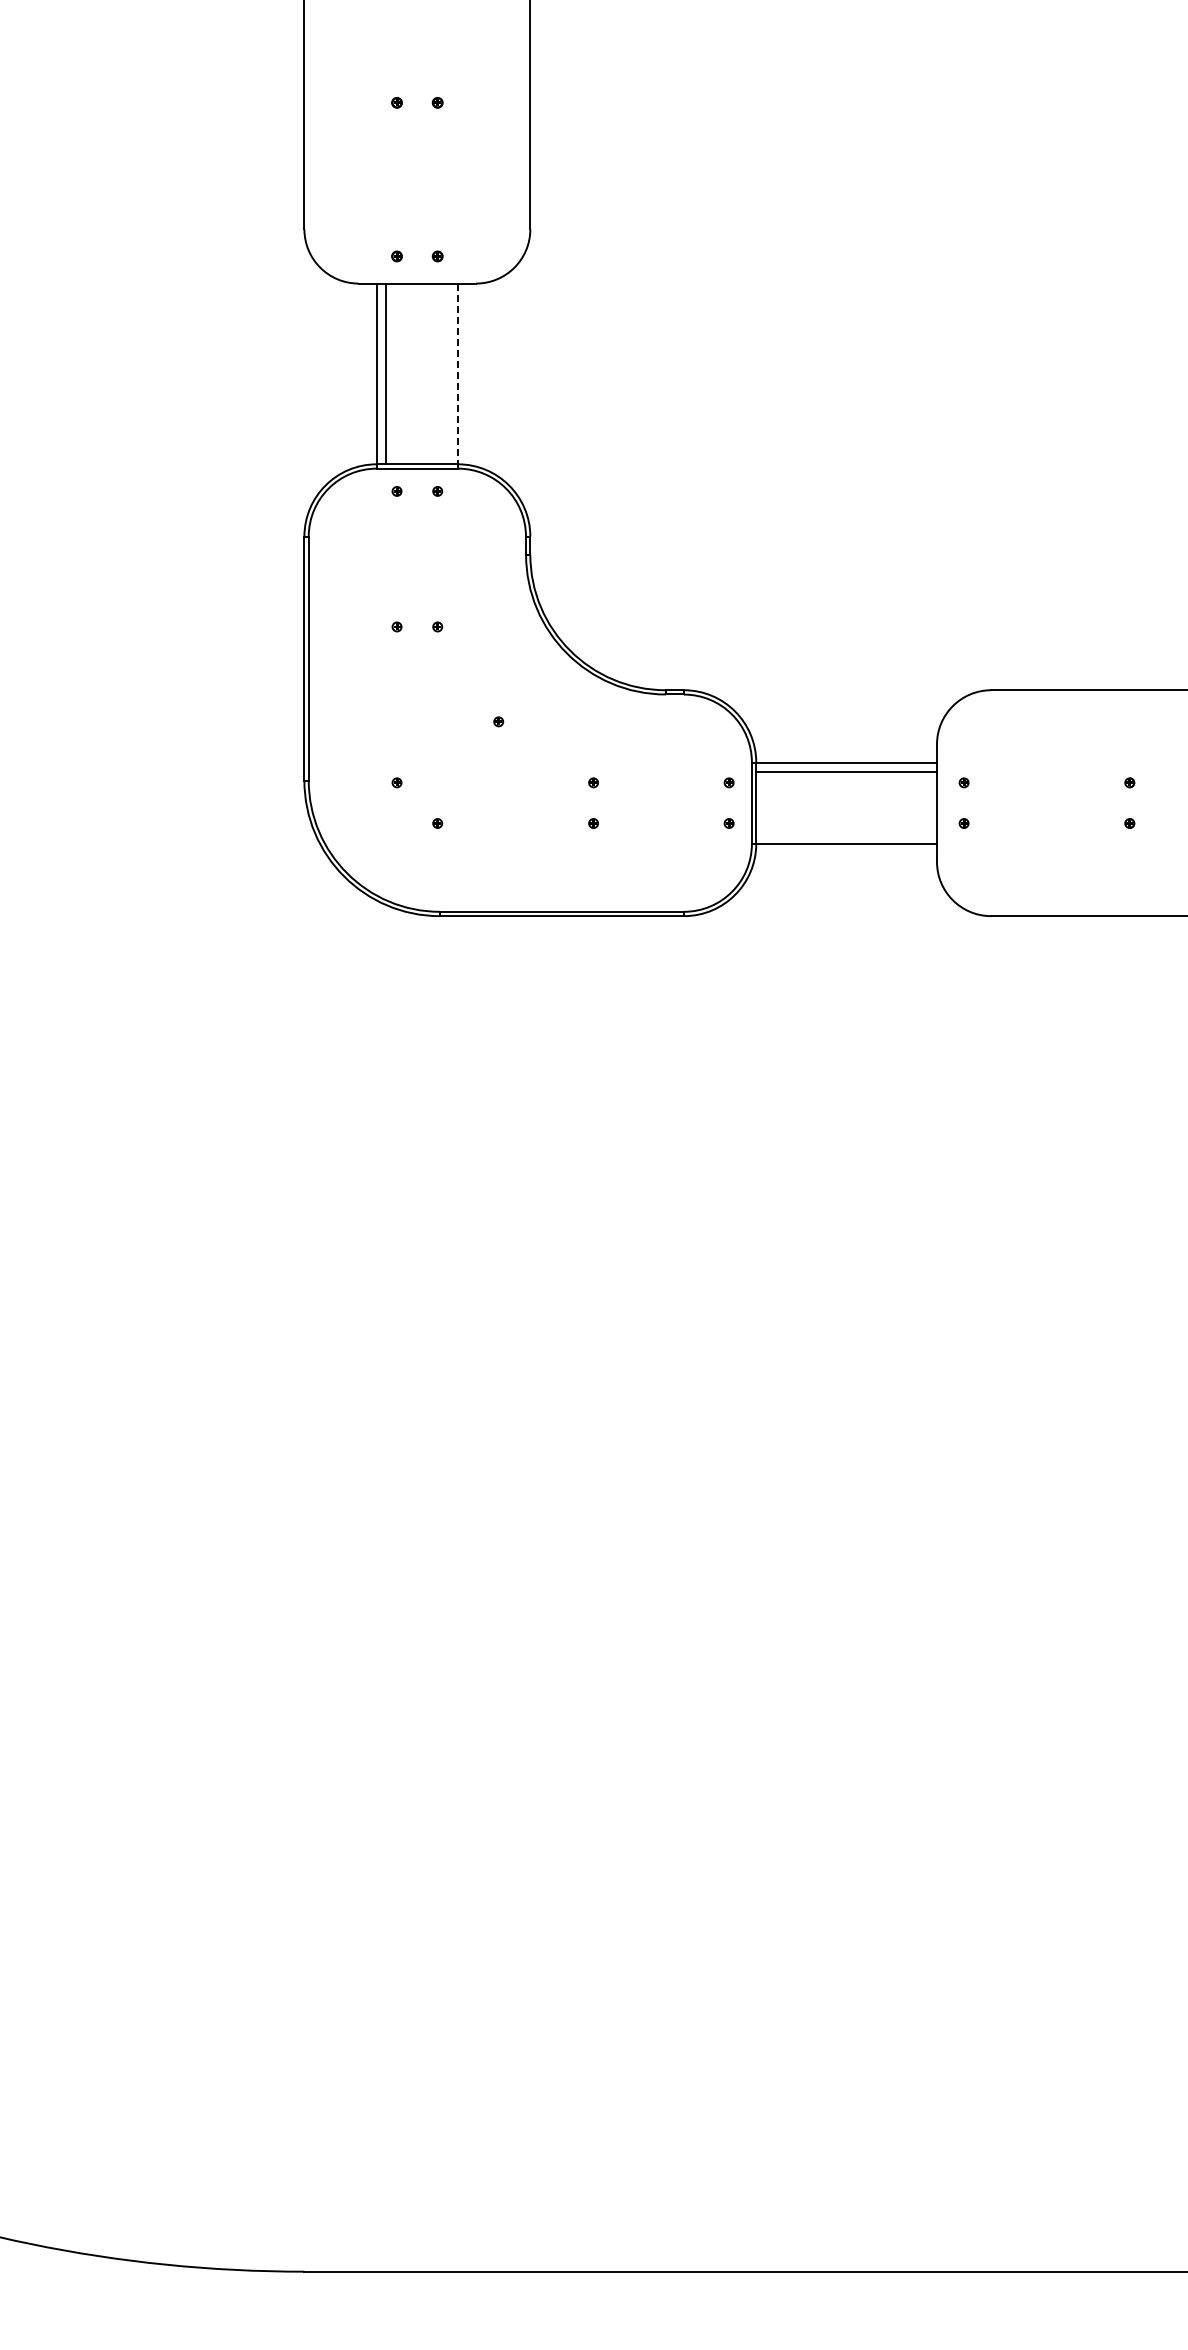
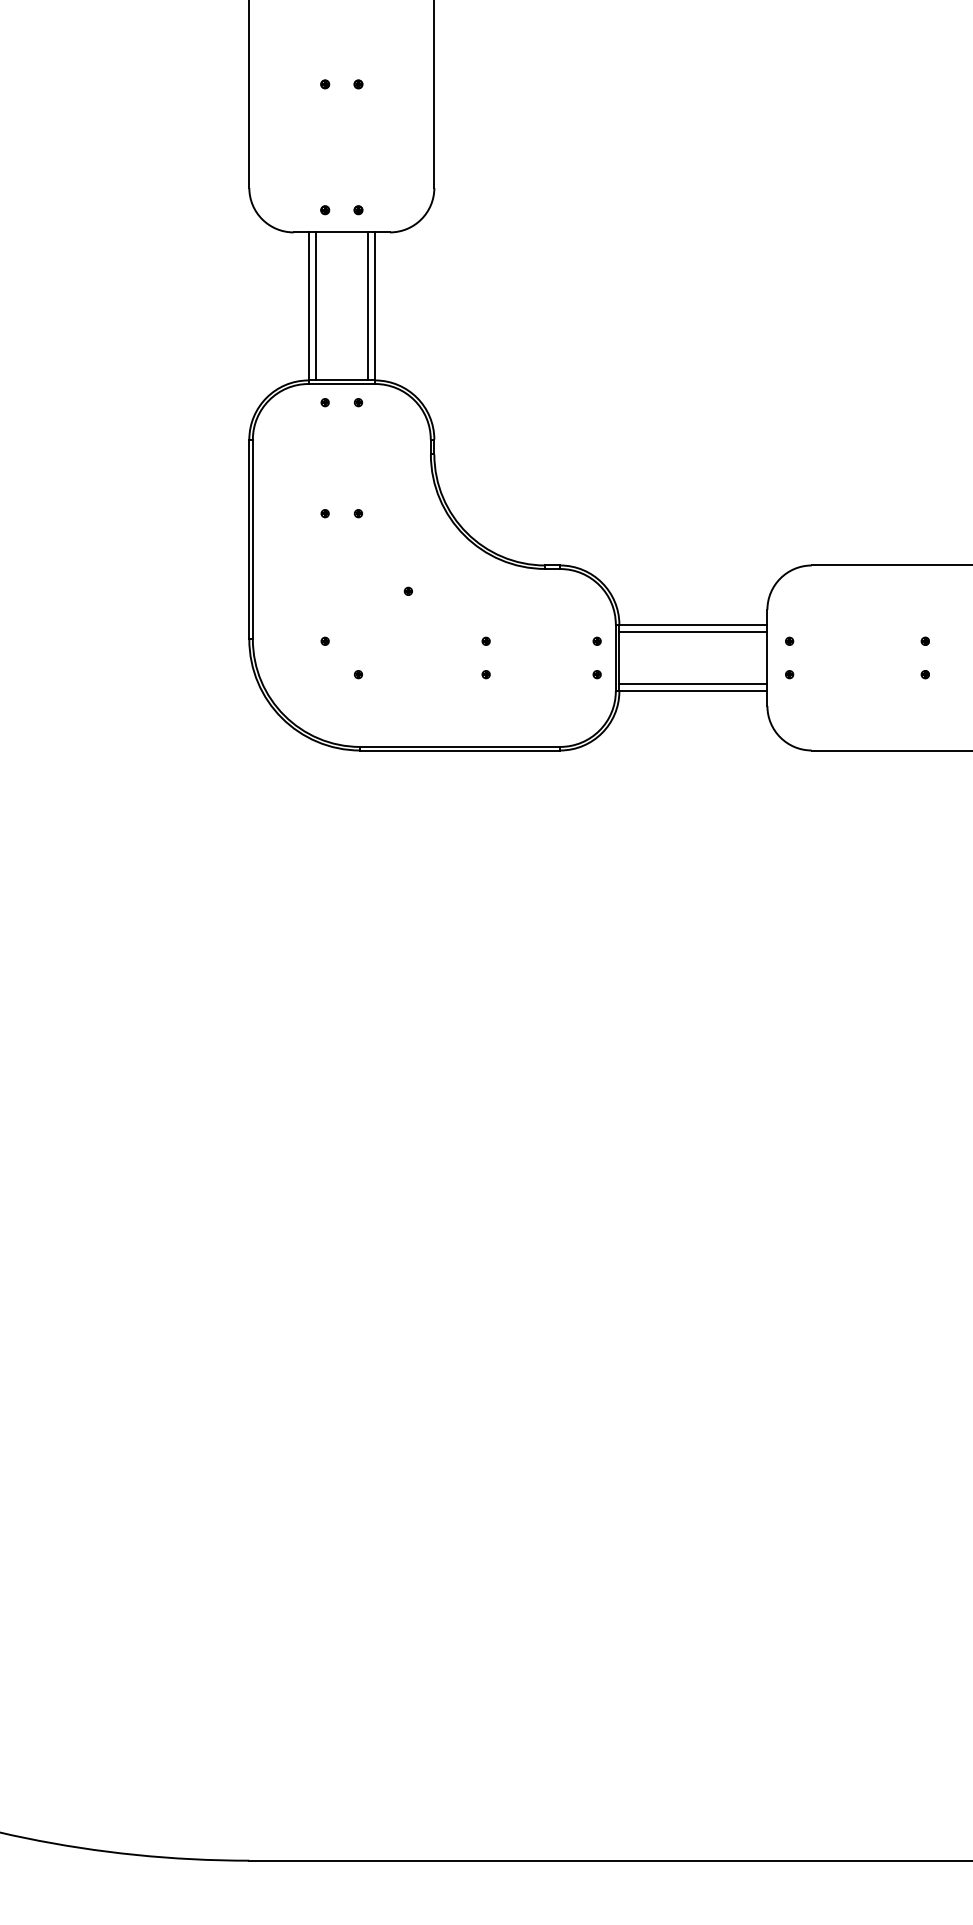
line: (449, 373) -> (368, 306), added
line: (458, 374) -> (375, 306), dashed -> solid
line: (846, 834) -> (693, 683), added

